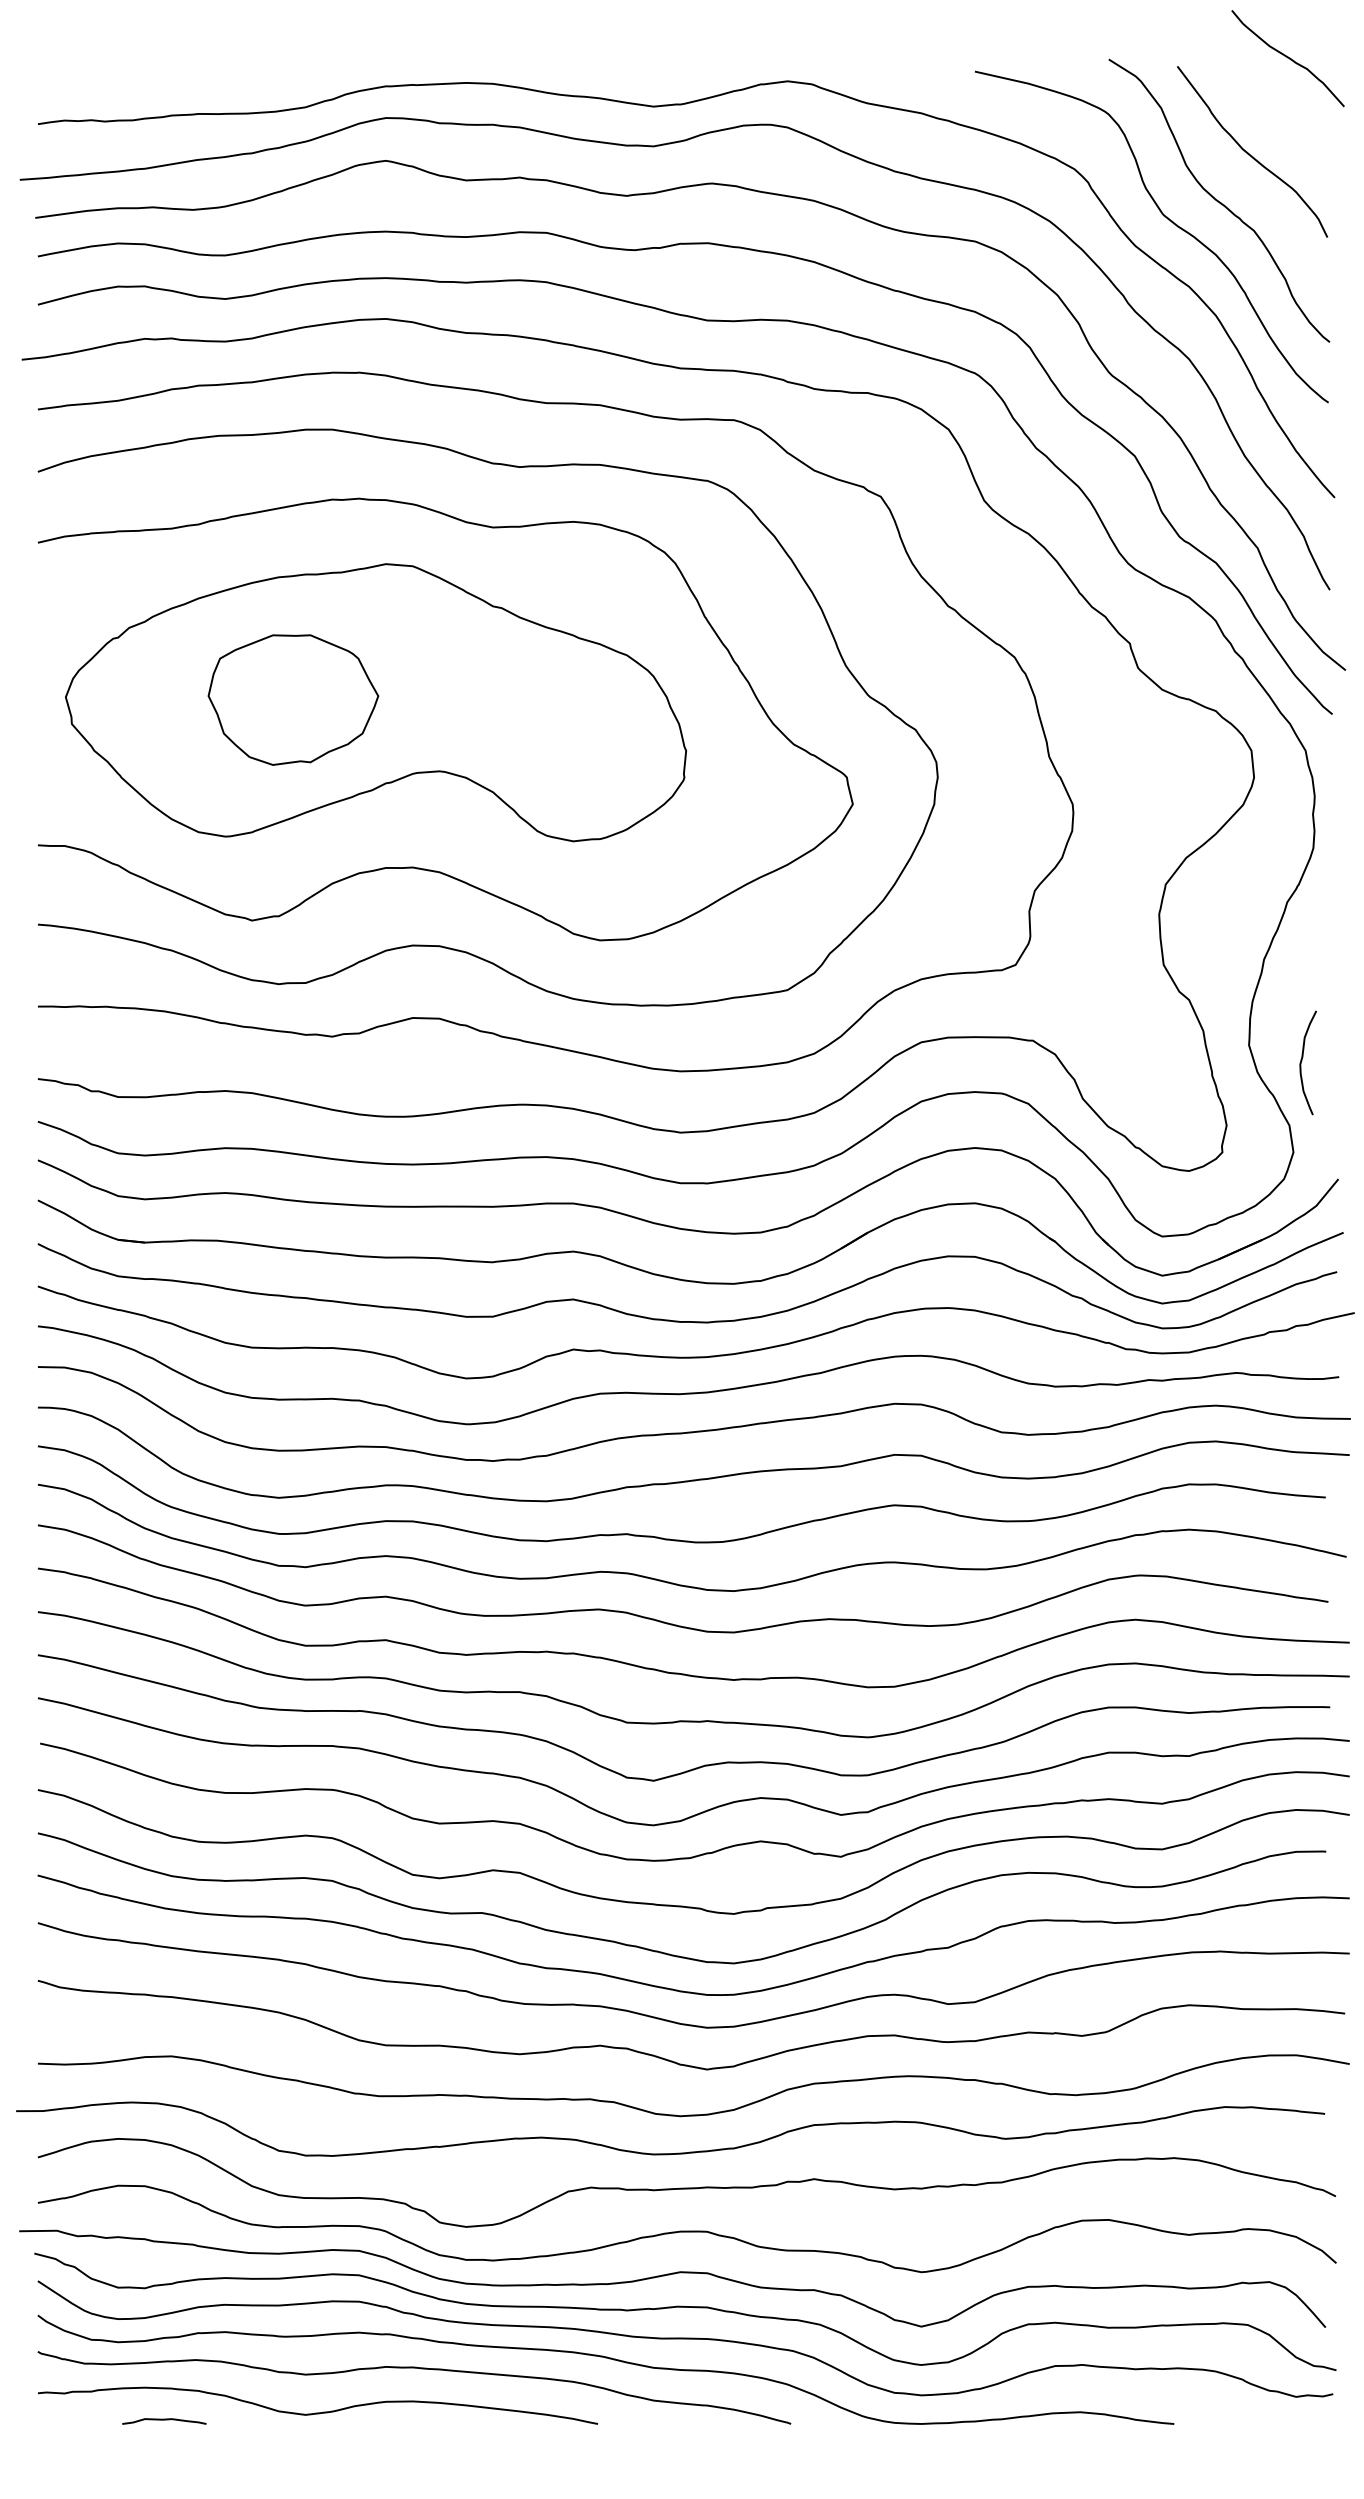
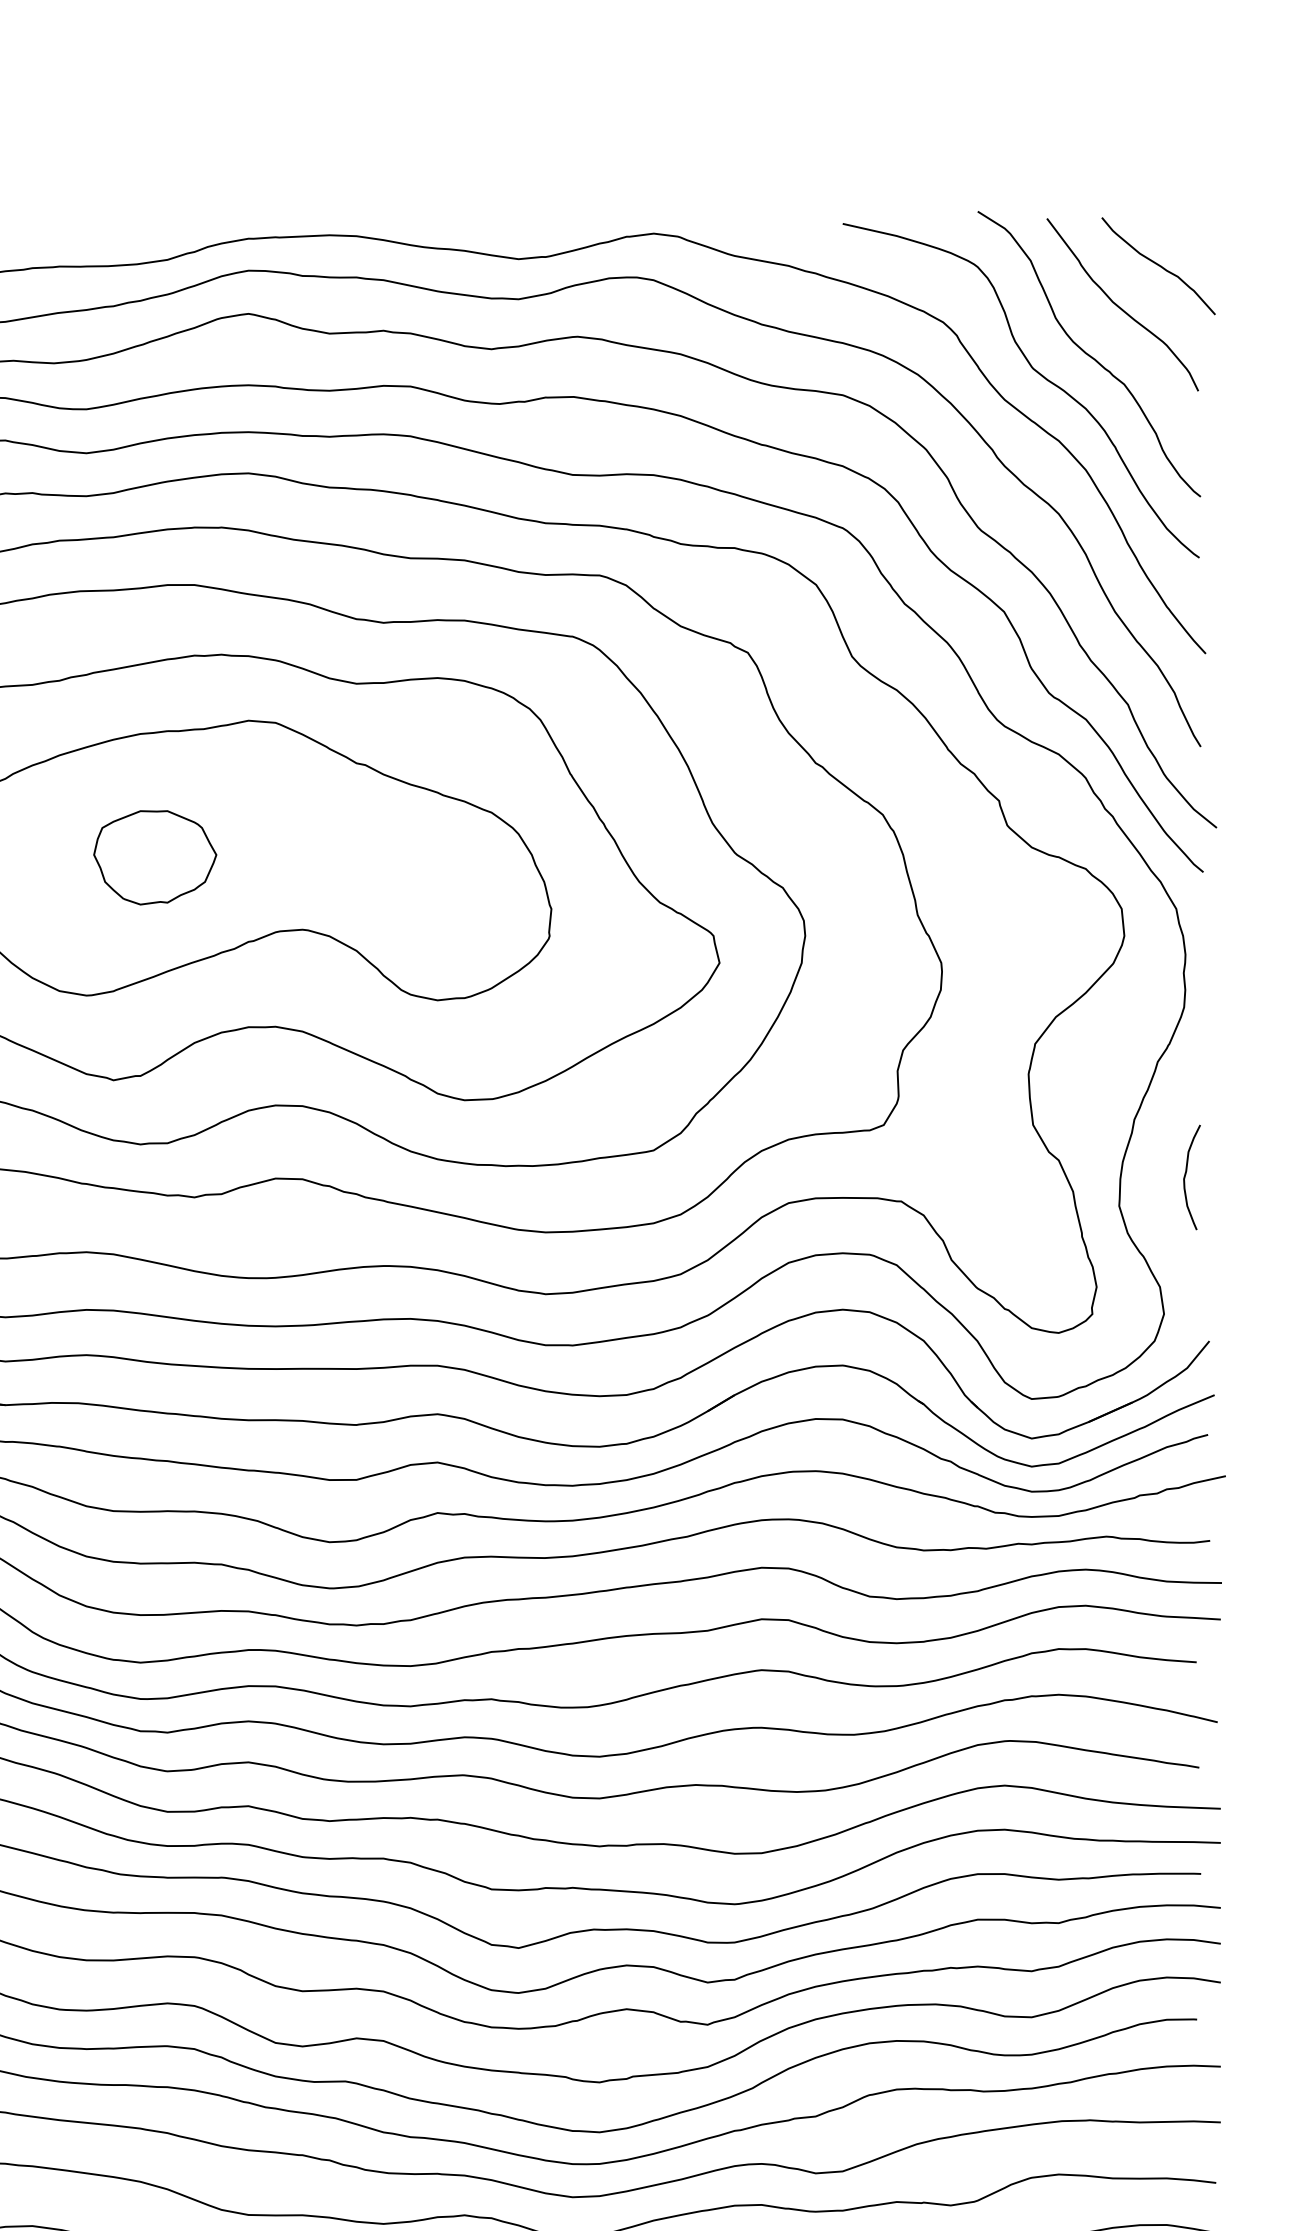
curve: (1287, 58) -> (1158, 266), moved
part: (293, 699) -> (155, 857), size x0.71
curve: (1302, 1061) -> (1186, 1176), moved

